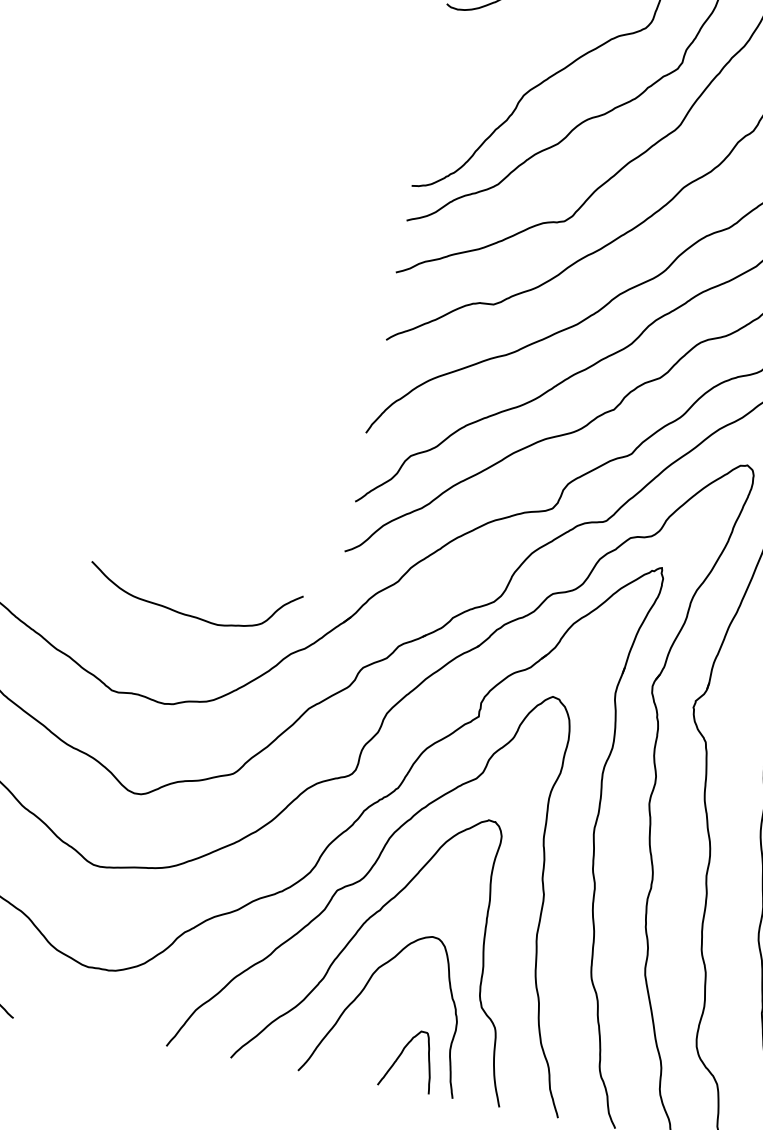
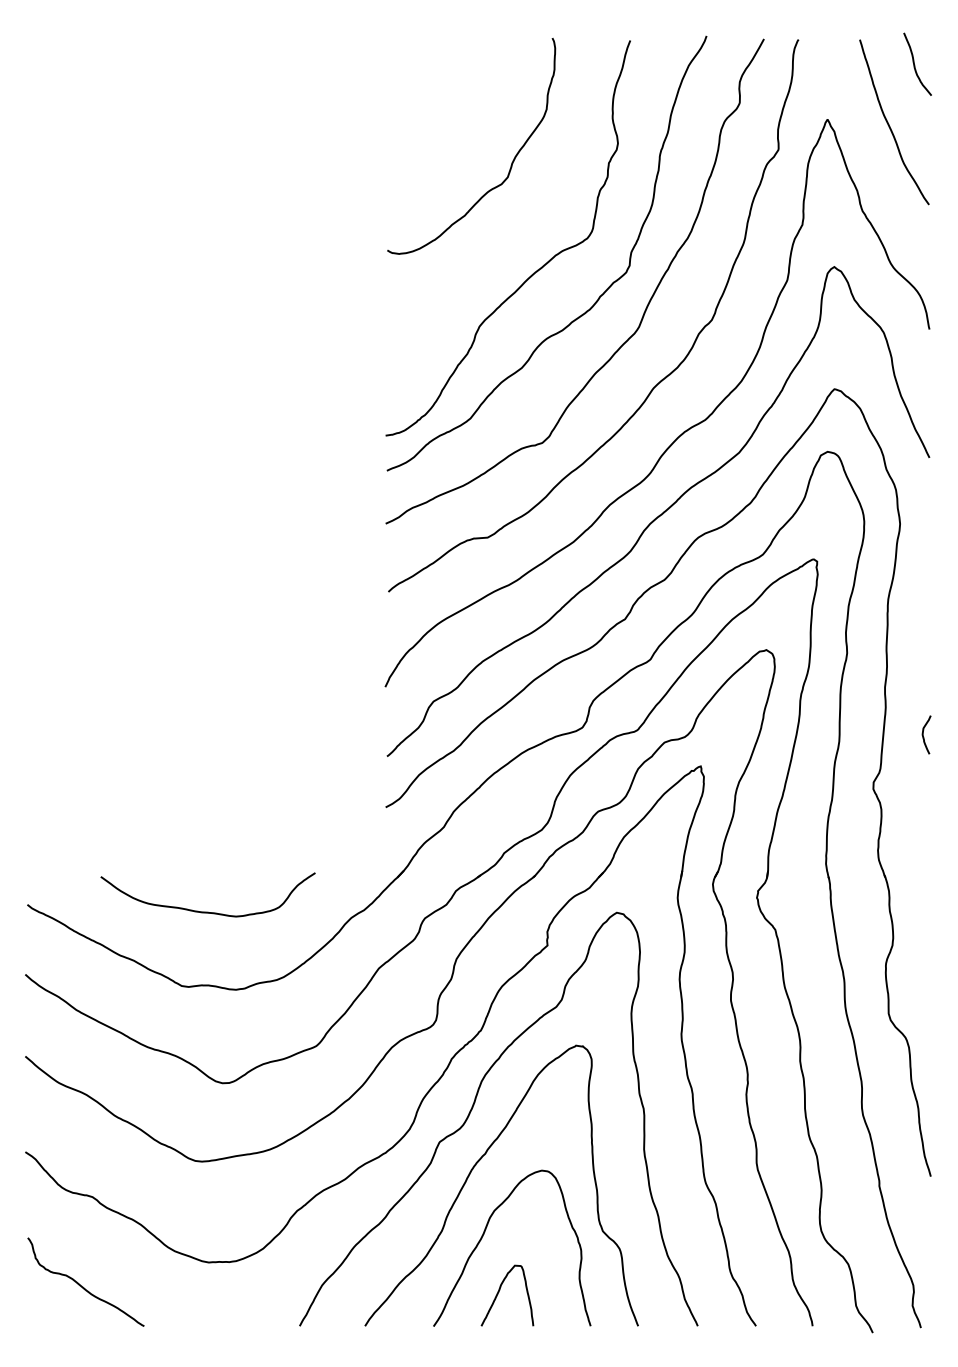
curve: (190, 614) -> (207, 911), moved
curve: (401, 1055) -> (499, 1292), moved

